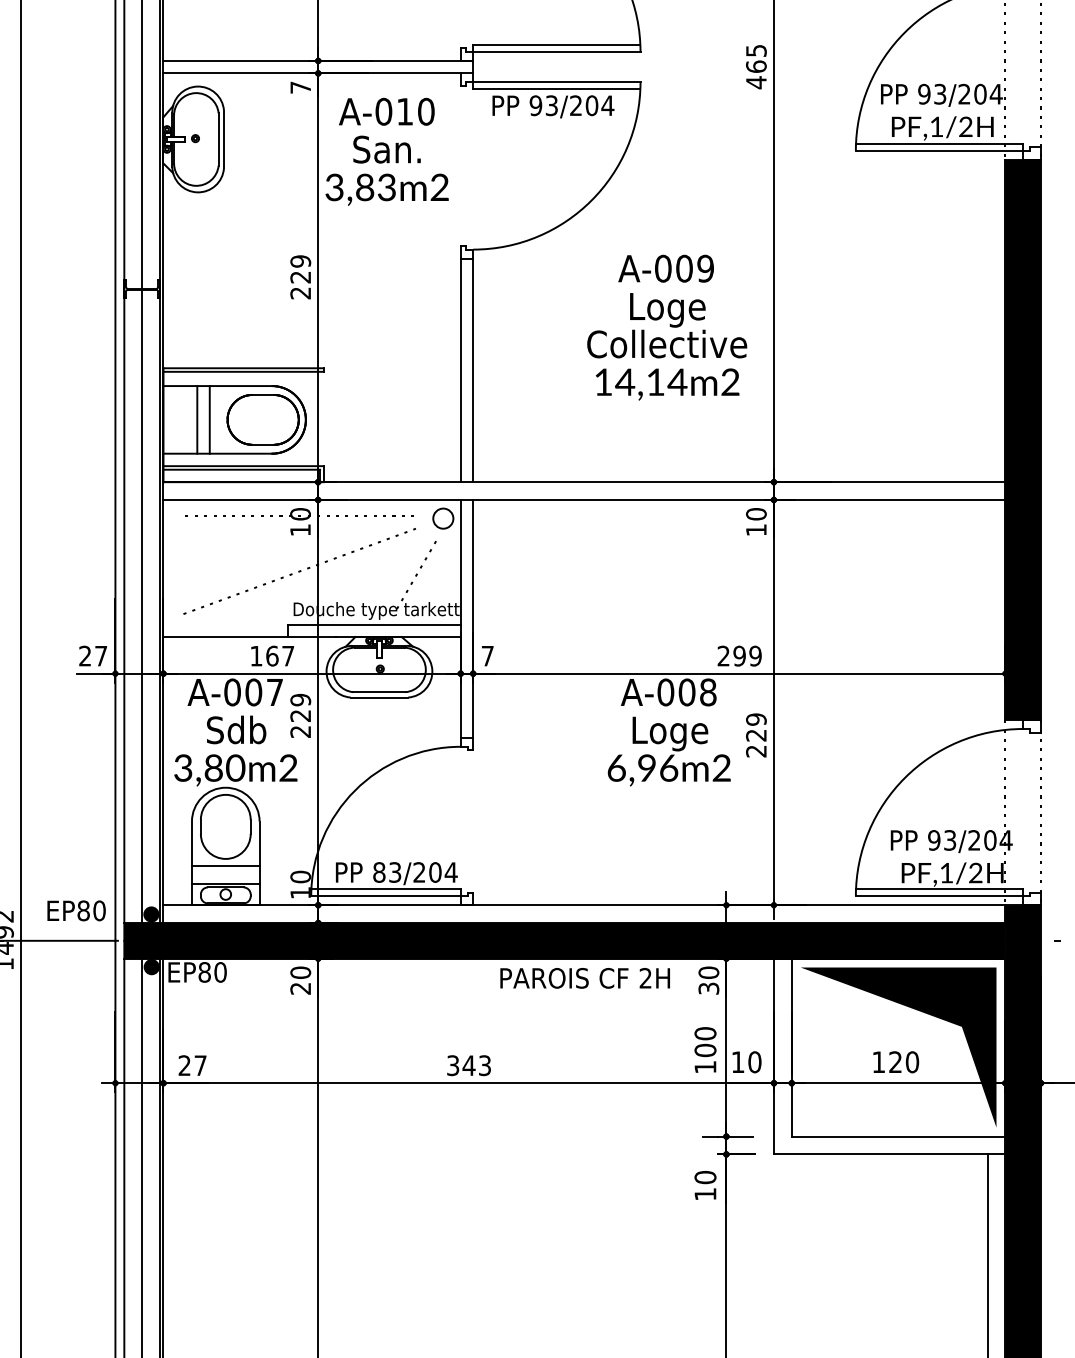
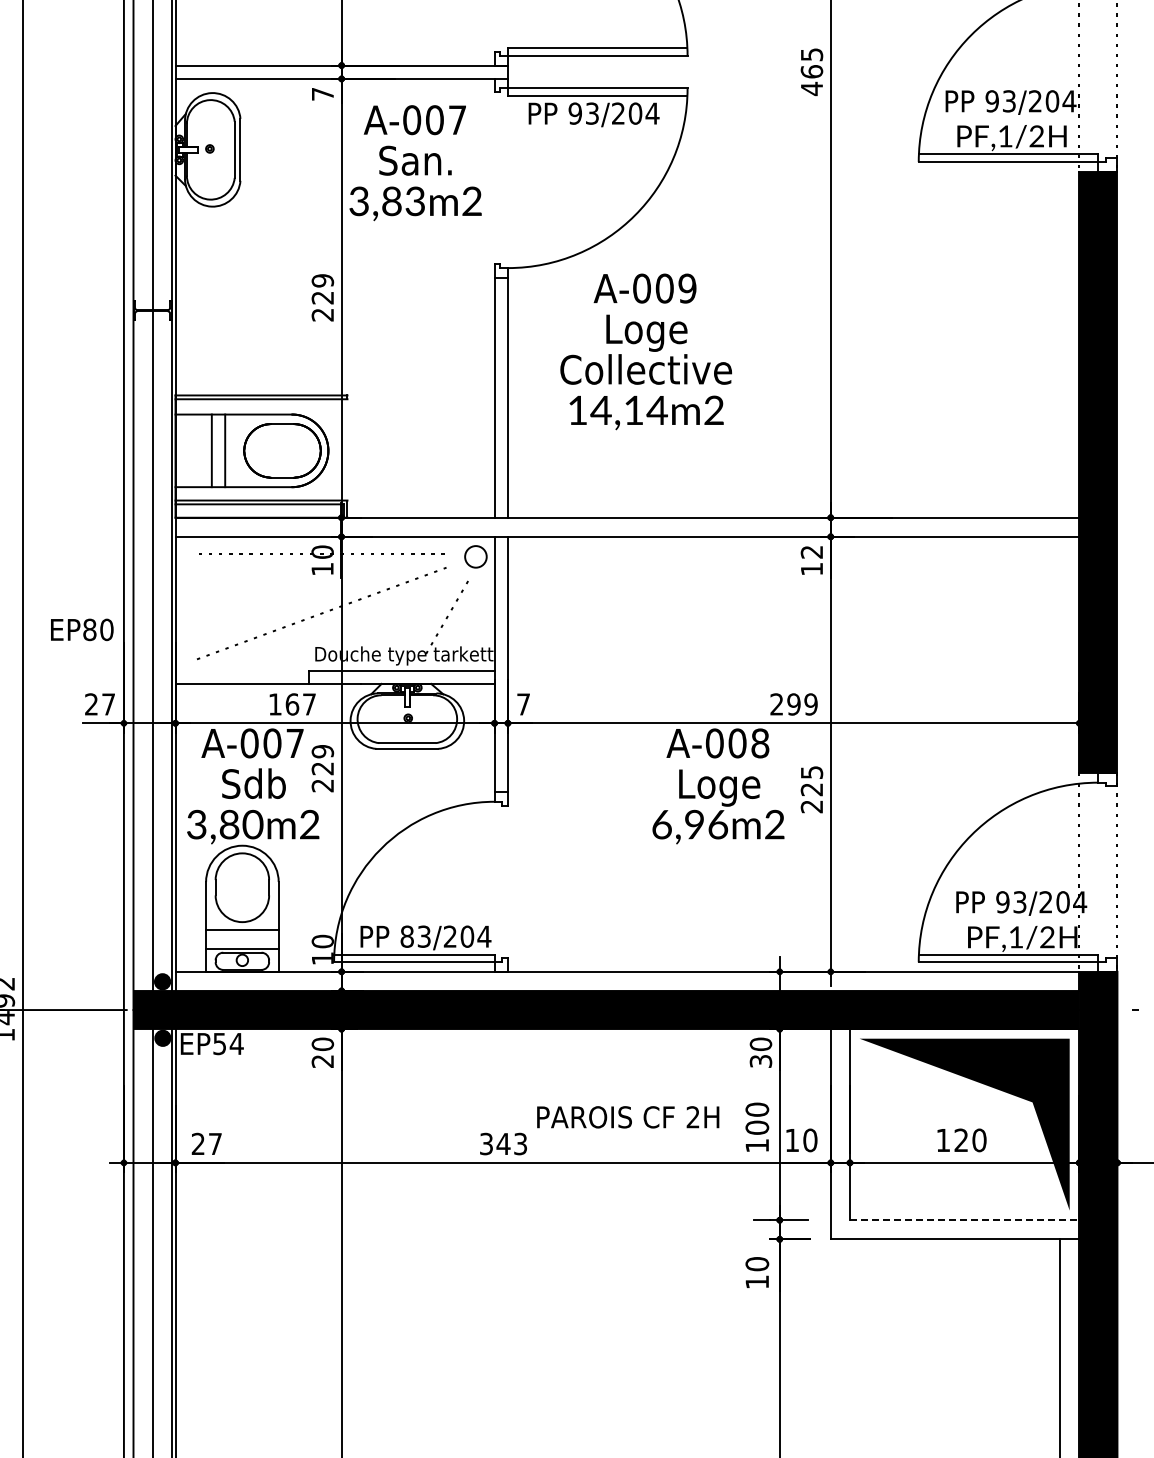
text: (415, 112) -> (446, 120), A-010 -> A-007
text: (666, 327) -> (645, 351), moved
text: (755, 513) -> (811, 551), 10 -> 12
text: (755, 719) -> (811, 772), 229 -> 225
text: (76, 910) -> (82, 629), moved
text: (212, 971) -> (228, 1043), EP80 -> EP54
text: (585, 978) -> (628, 1117), moved
line: (898, 1136) -> (964, 1220), solid -> dashed

